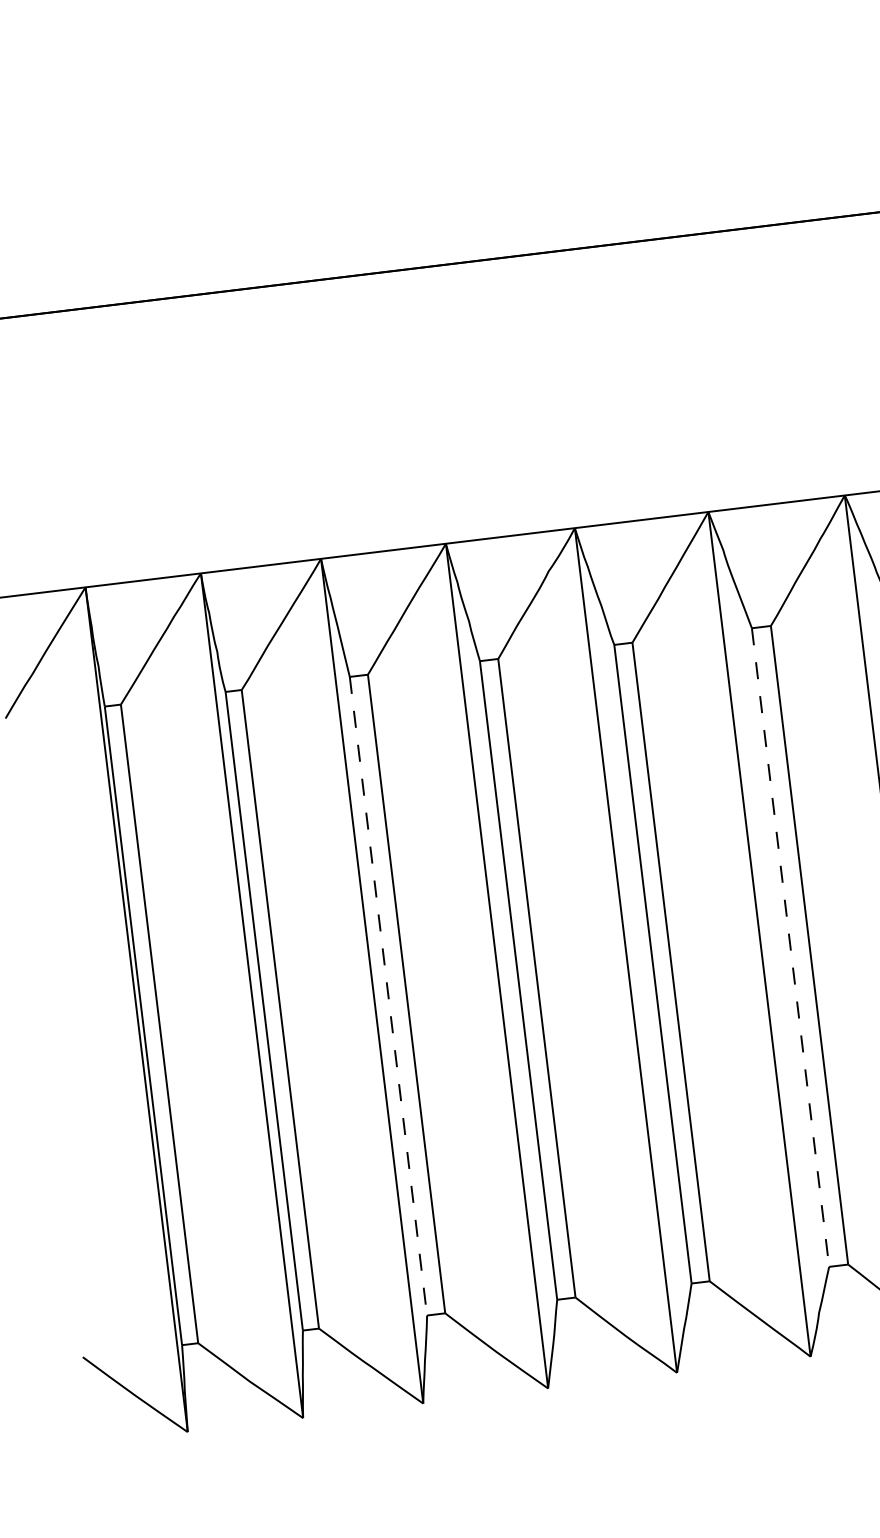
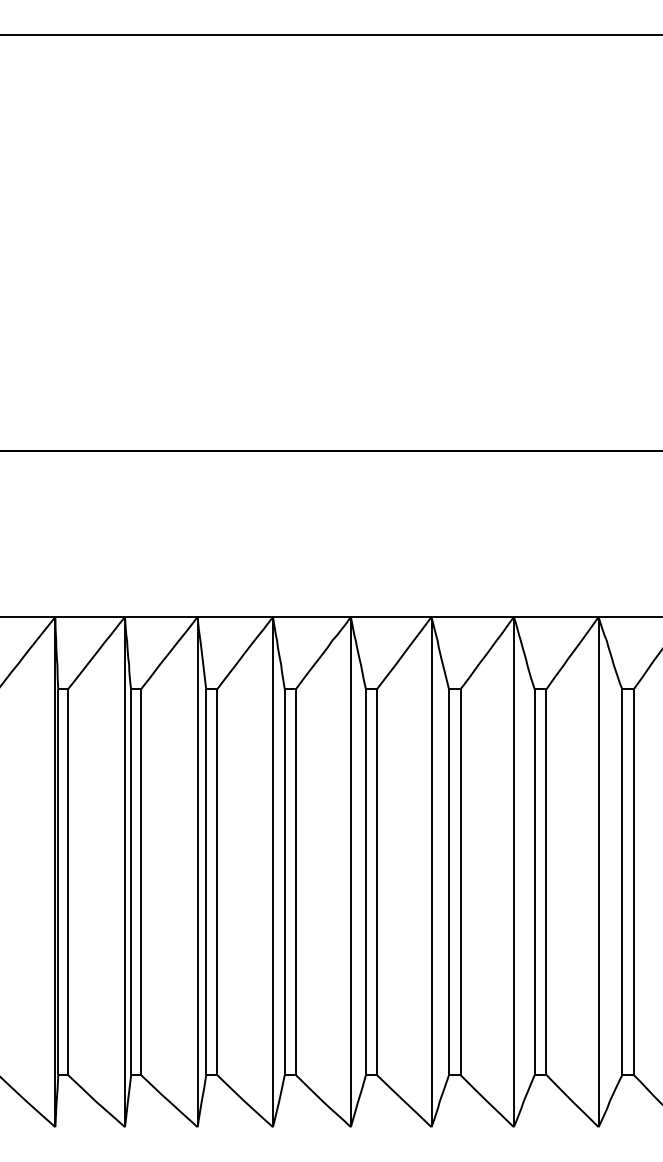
line: (791, 948) -> (449, 882), dashed -> solid
line: (388, 996) -> (206, 882), dashed -> solid

